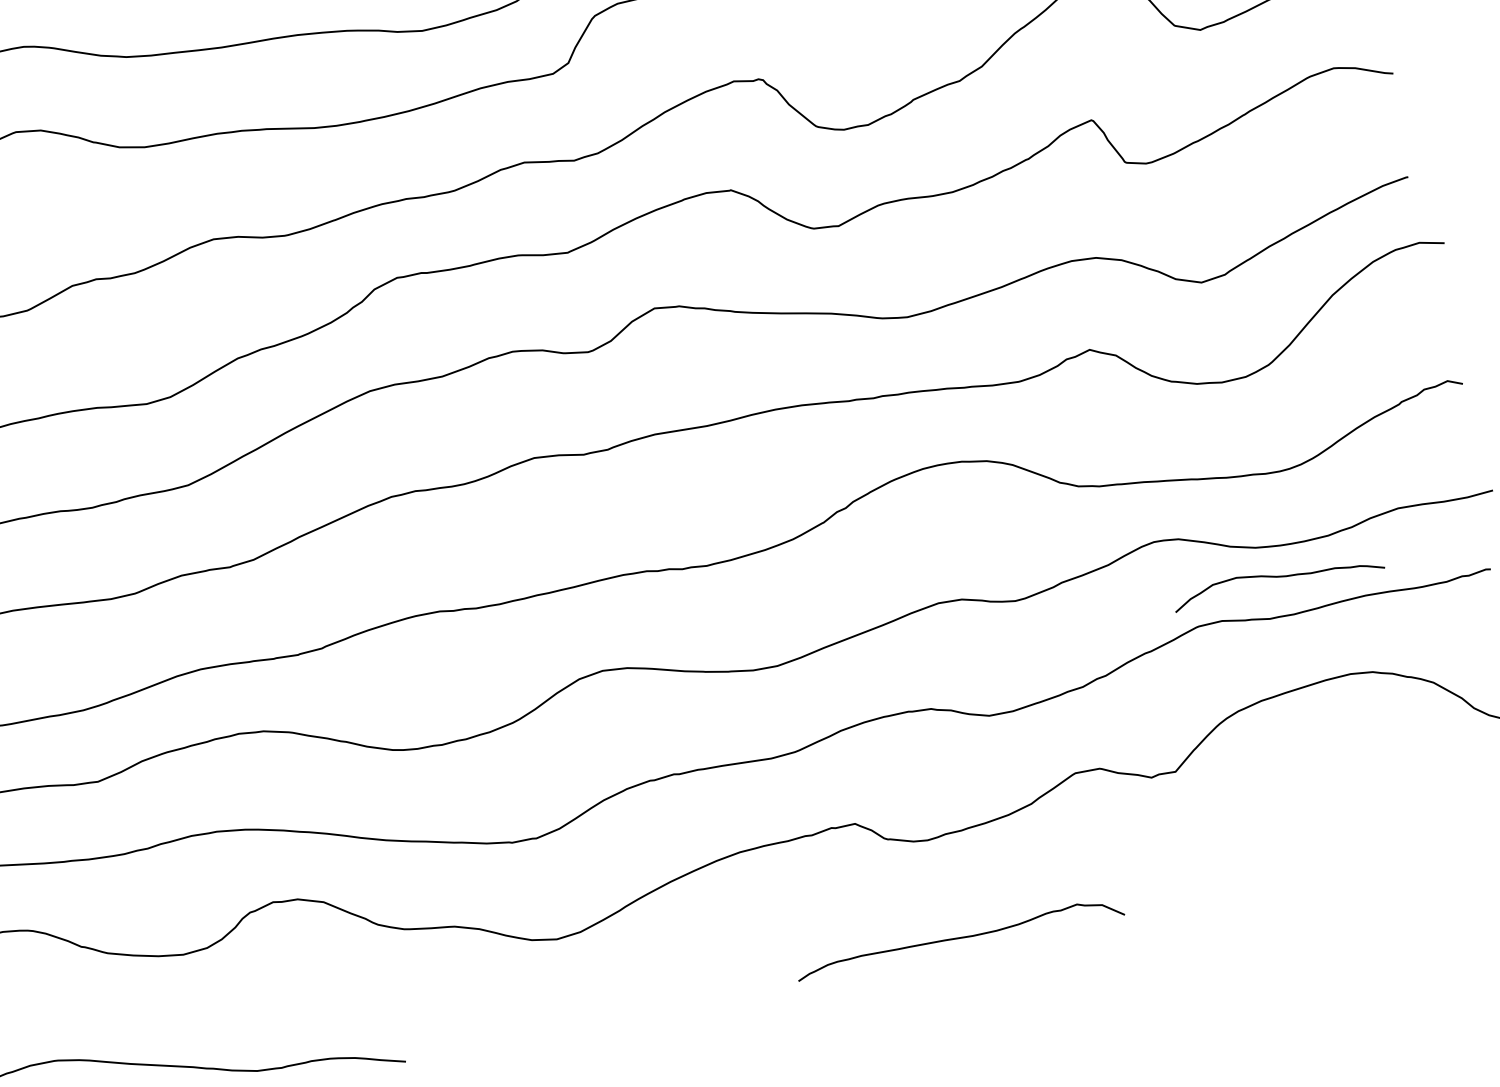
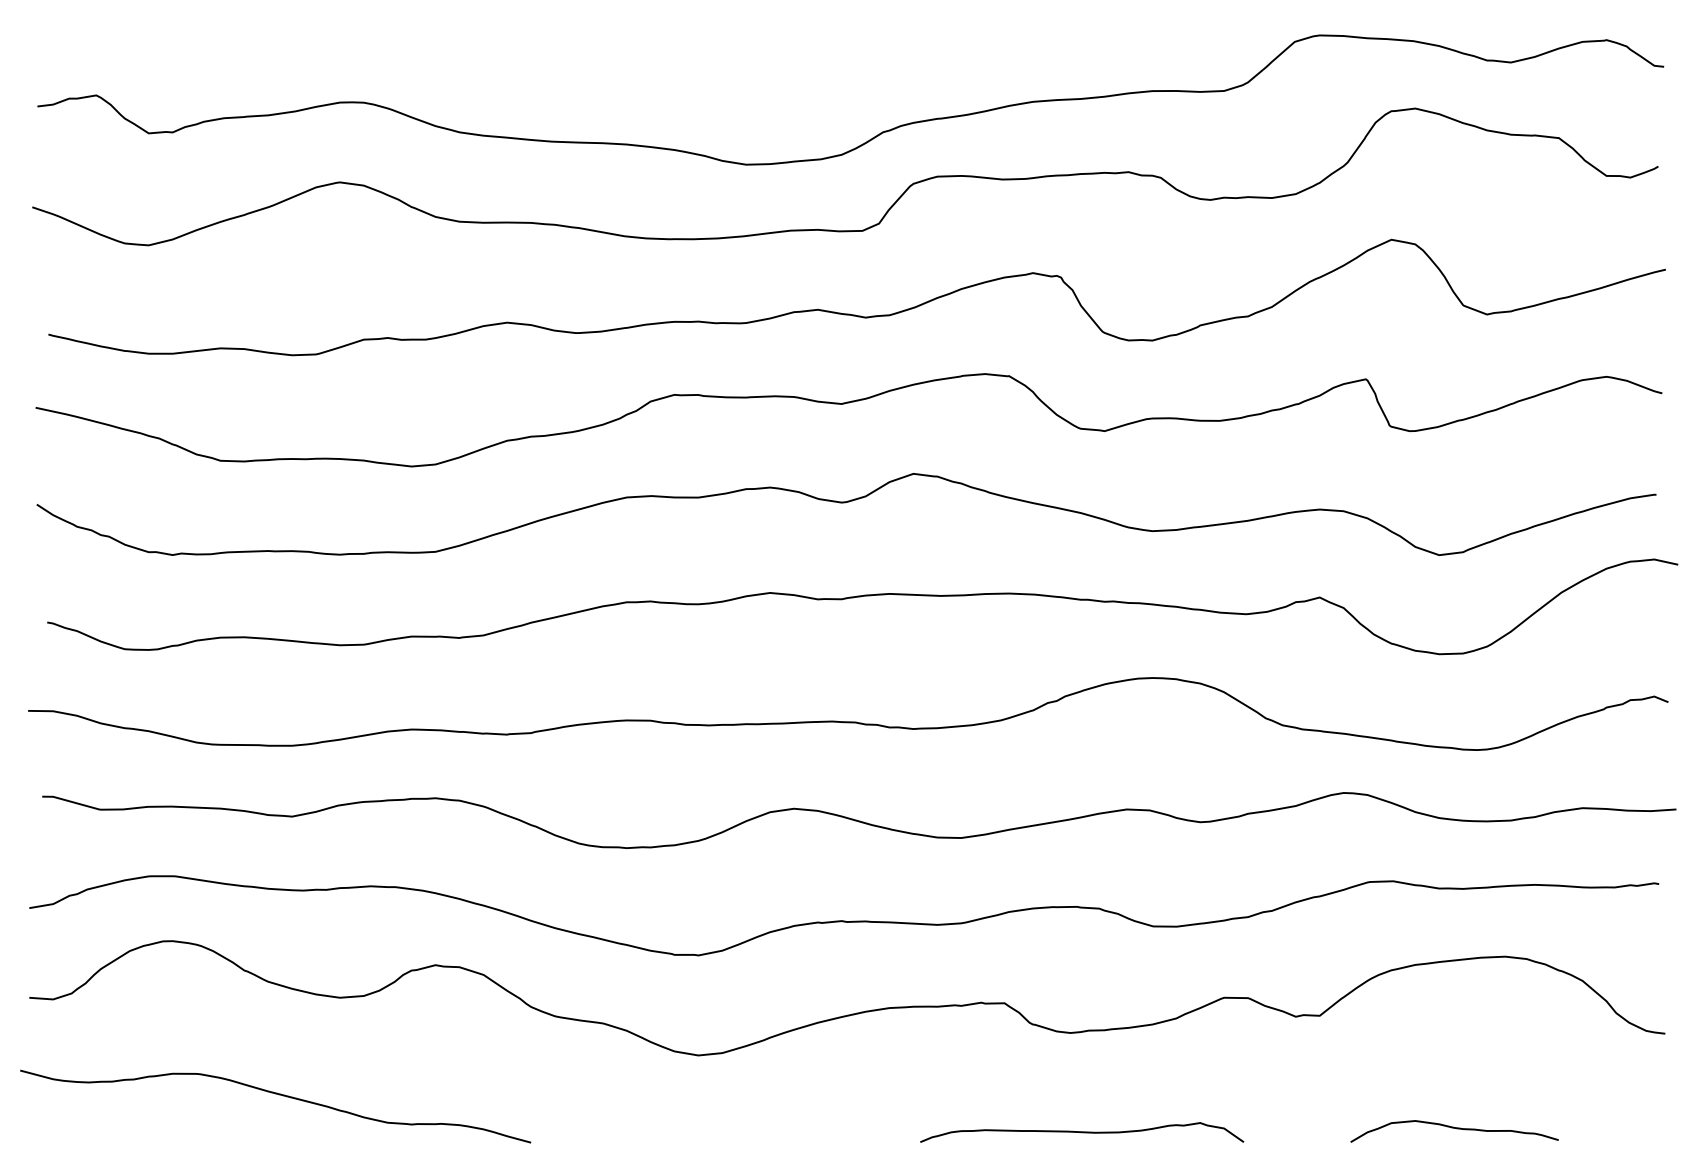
curve: (1279, 577) -> (1456, 1129), moved

